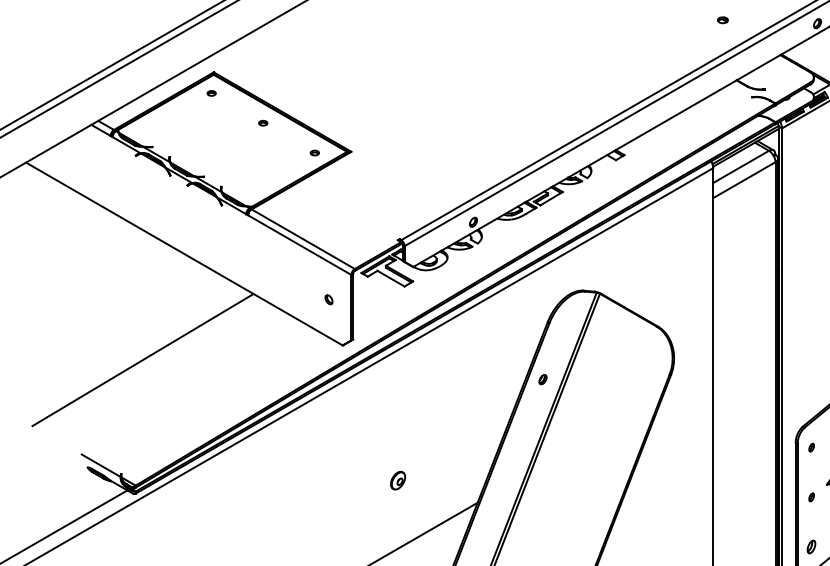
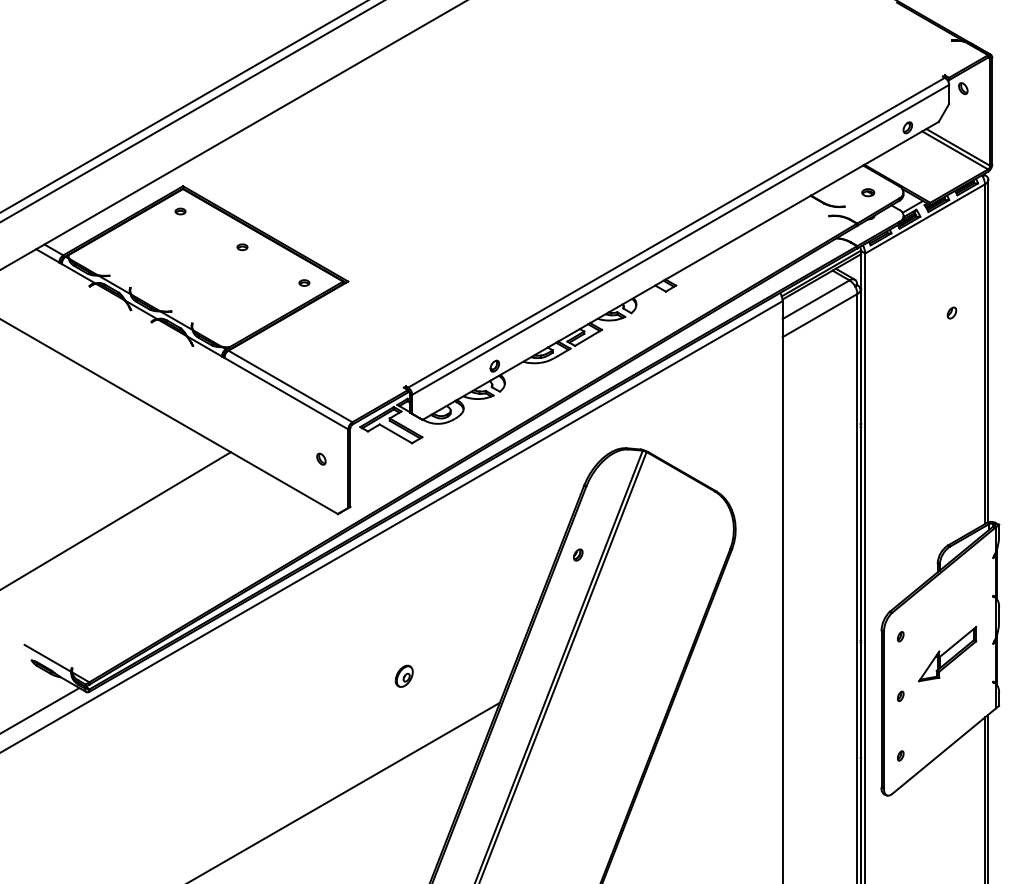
part: (723, 20) -> (868, 192), moved
part: (811, 546) -> (900, 755), size x0.62

